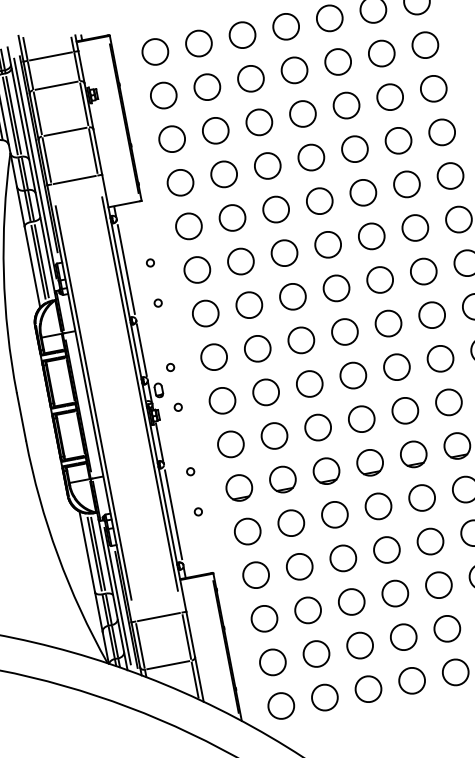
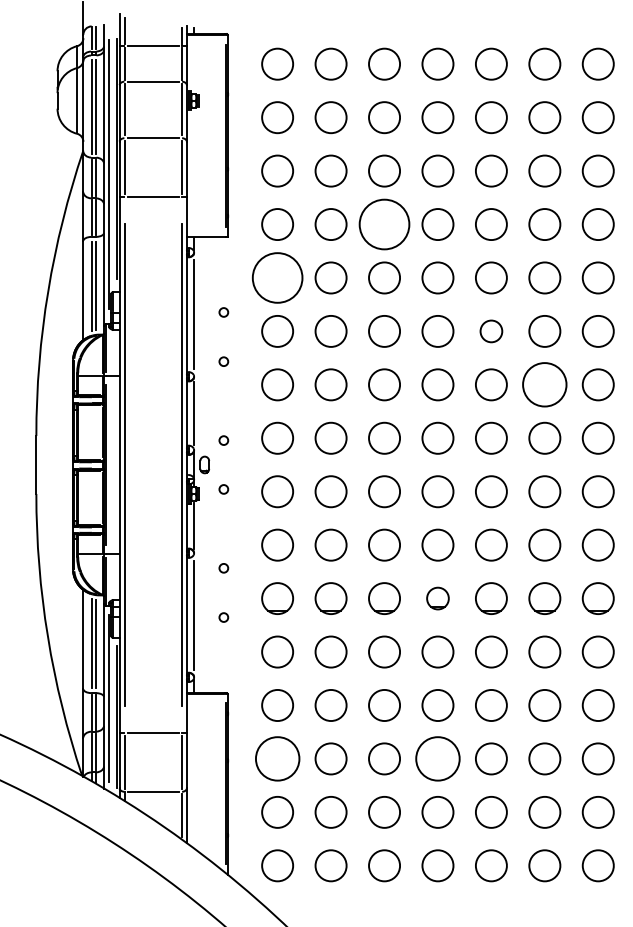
circle: (267, 165) -> (384, 224), size x1.6
circle: (188, 226) -> (277, 277), size x1.6
circle: (371, 236) -> (491, 331), size x0.7
circle: (423, 271) -> (544, 384), size x1.4
part: (369, 462) -> (437, 598), size x0.7
circle: (394, 593) -> (437, 758), size x1.4
circle: (264, 618) -> (277, 758), size x1.4

